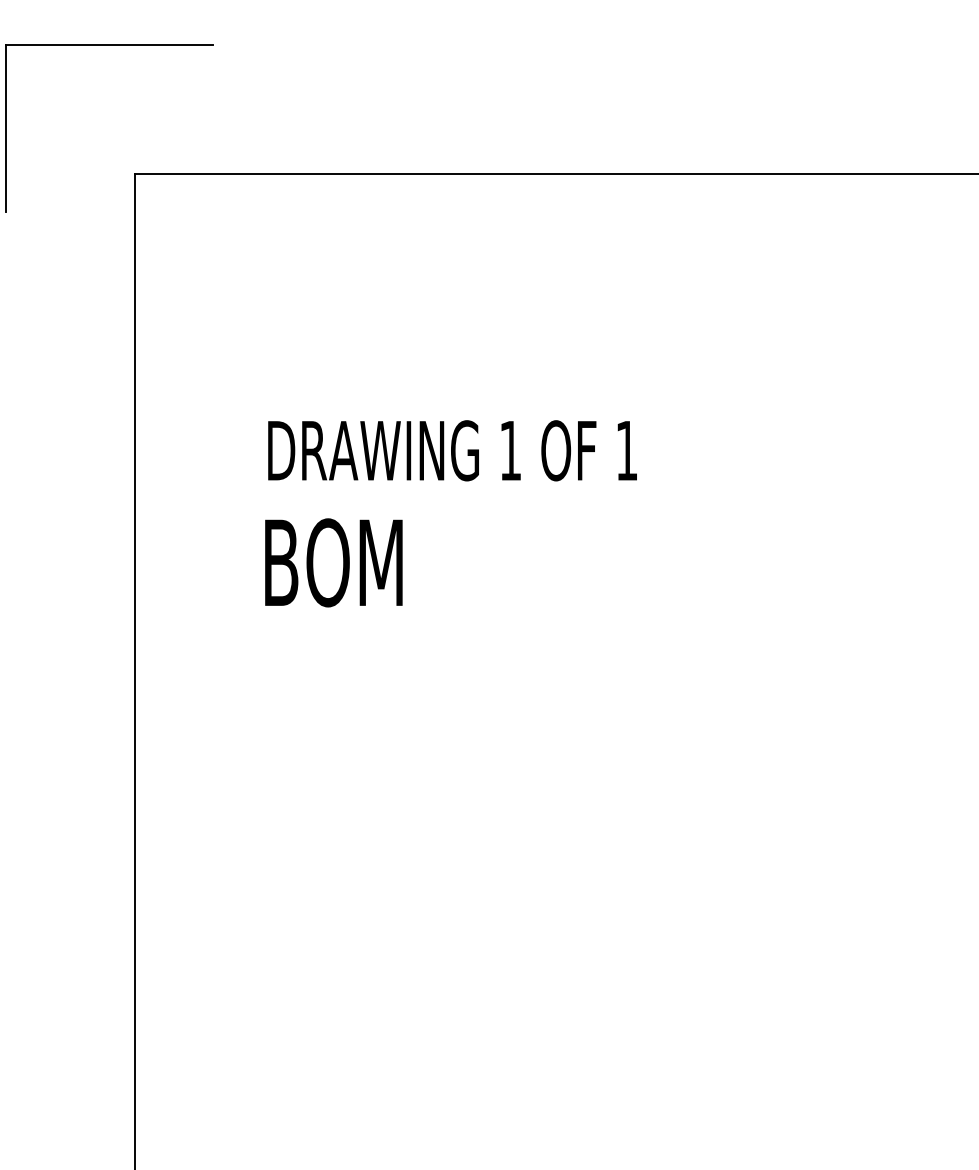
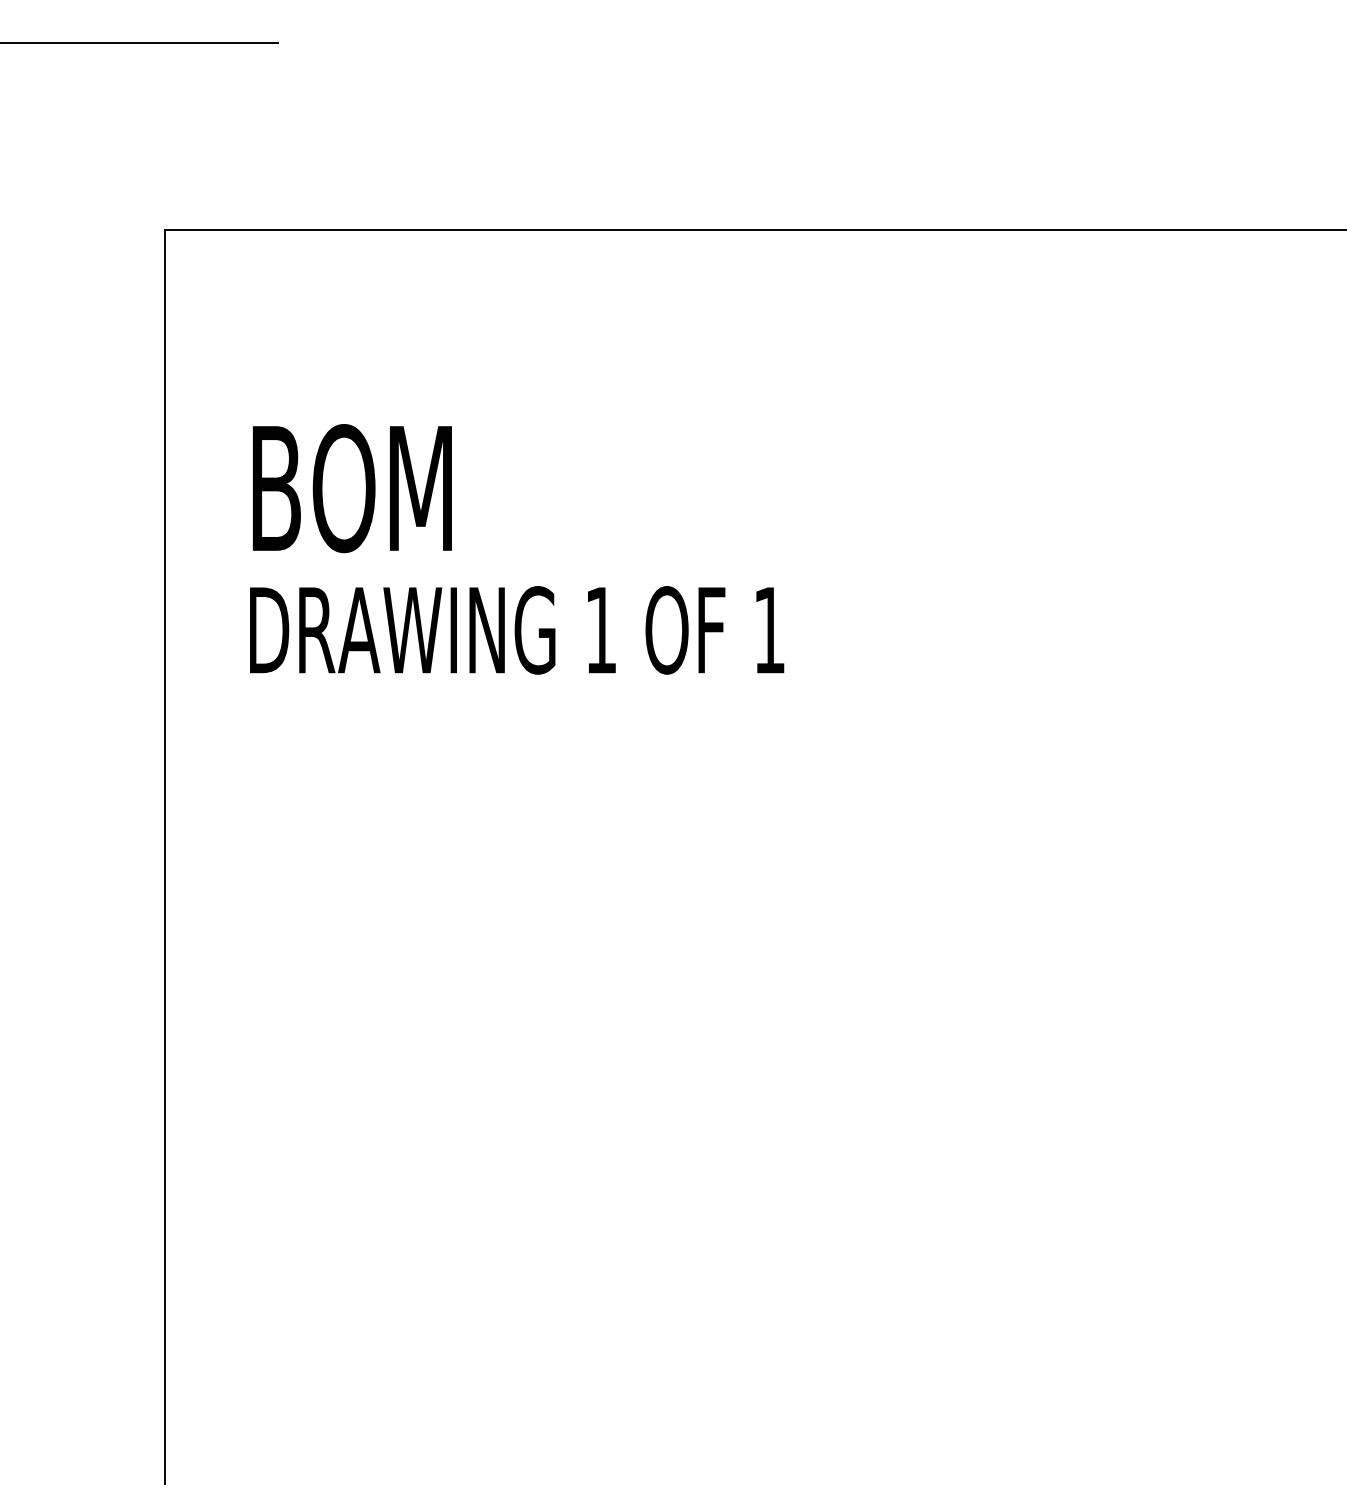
text: (452, 450) -> (516, 629), moved
text: (333, 562) -> (351, 488), moved

